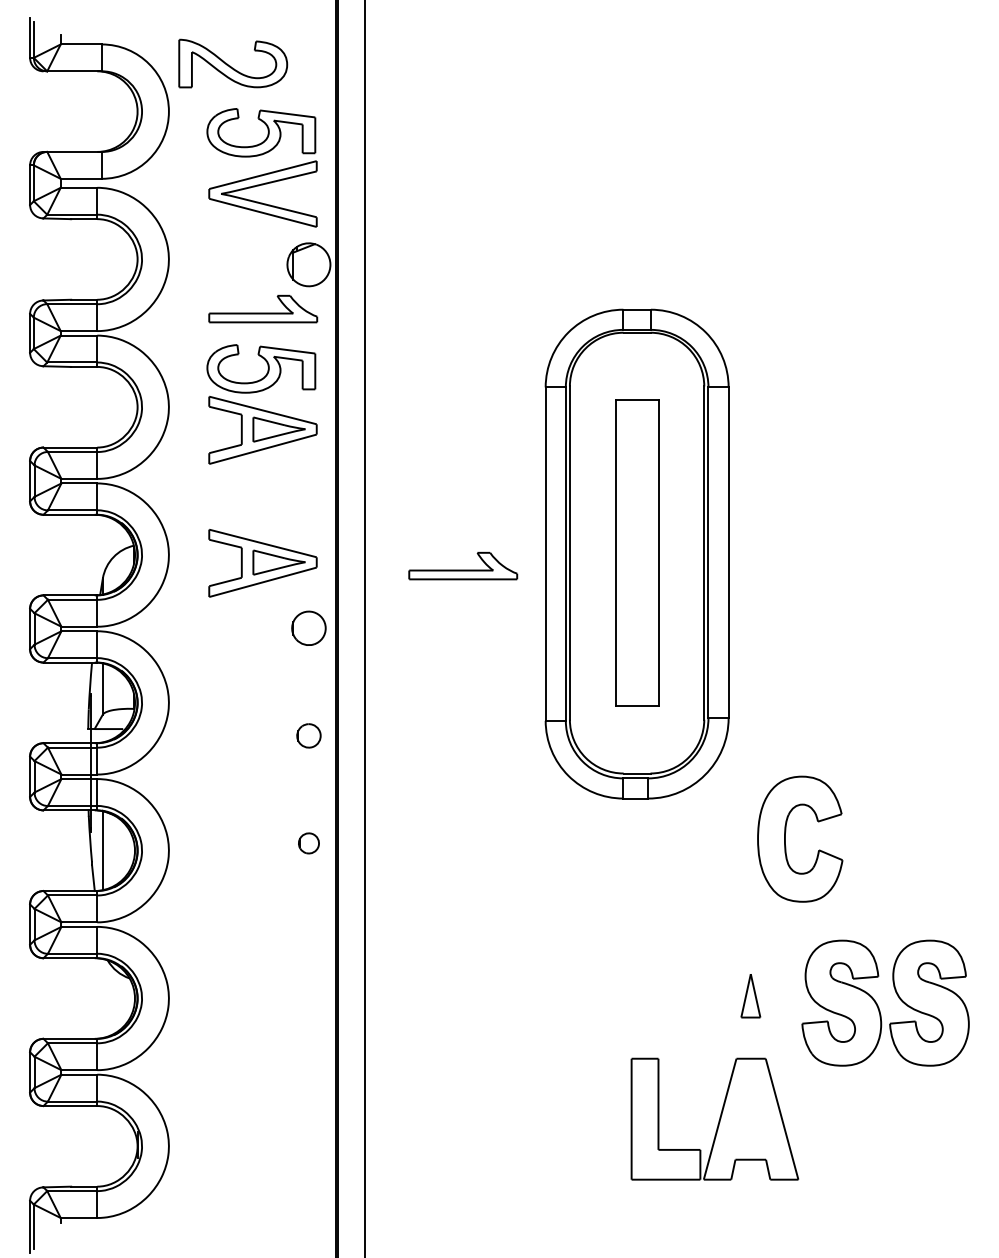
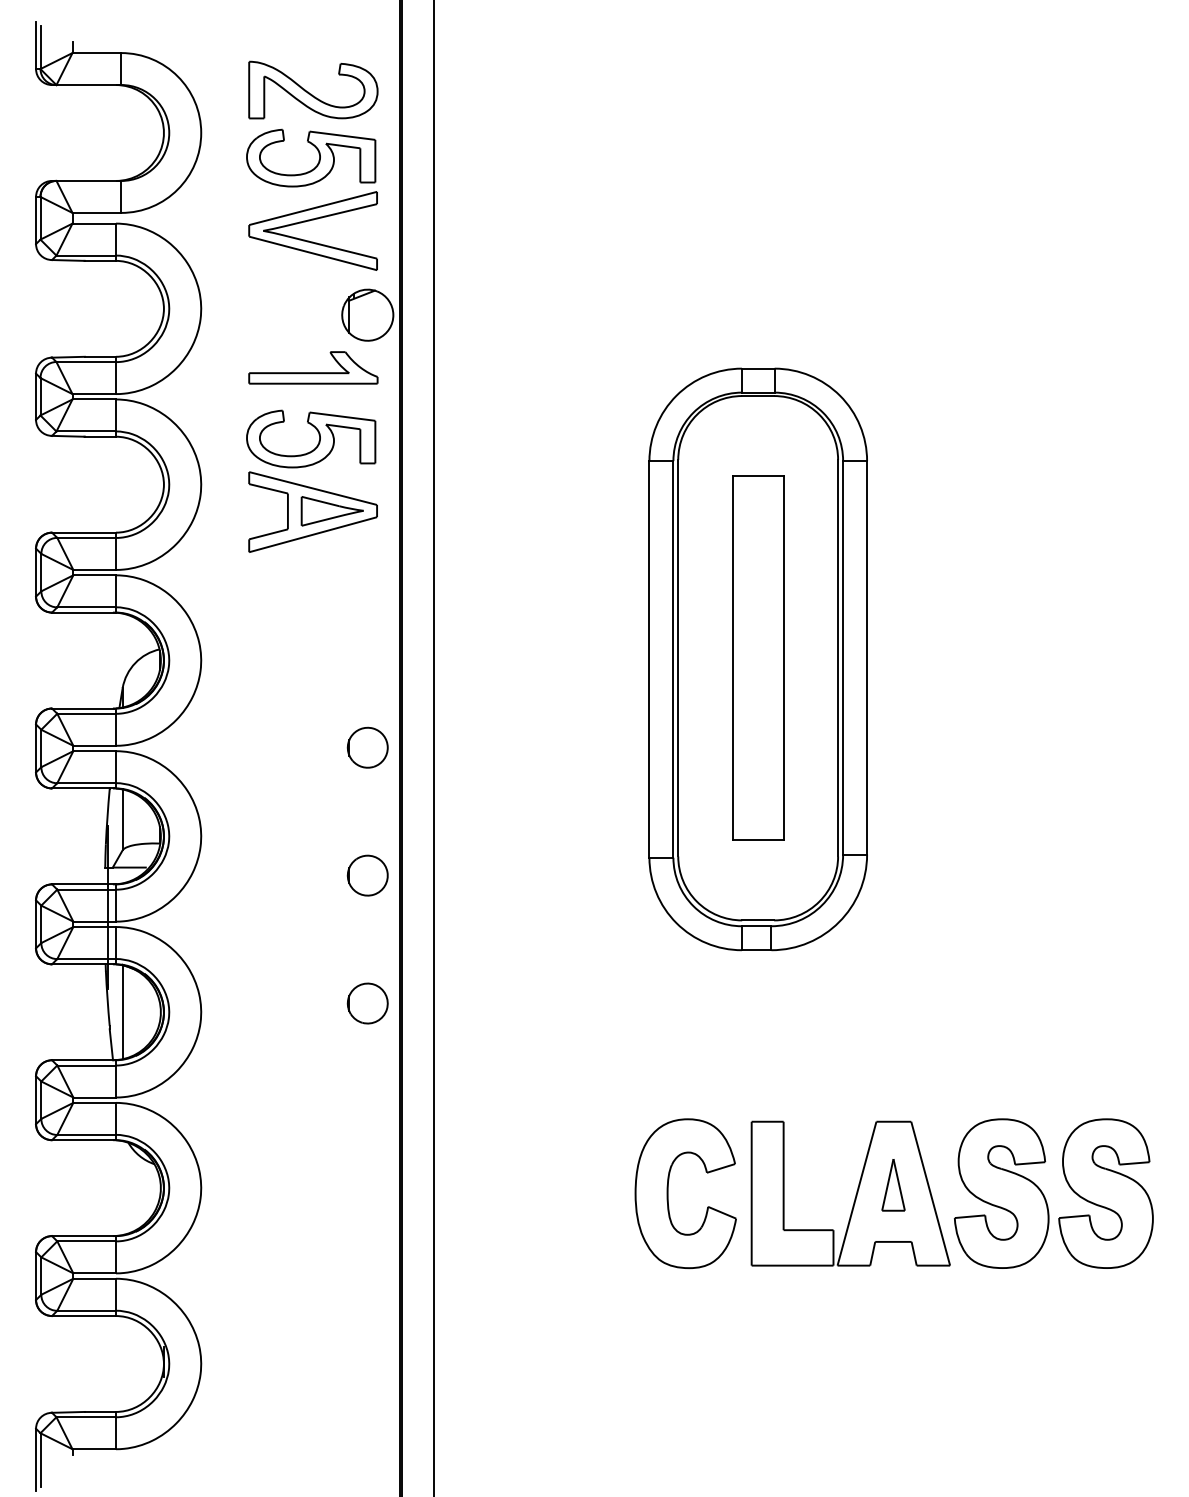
part: (233, 63) -> (313, 90), moved
part: (262, 562) -> (312, 669), removed
part: (463, 565) -> (551, 672), removed
part: (308, 735) -> (367, 875), size x1.43
part: (785, 838) -> (668, 1192), moved
part: (308, 843) -> (367, 1003), size x1.67
part: (714, 1118) -> (850, 1192), moved

